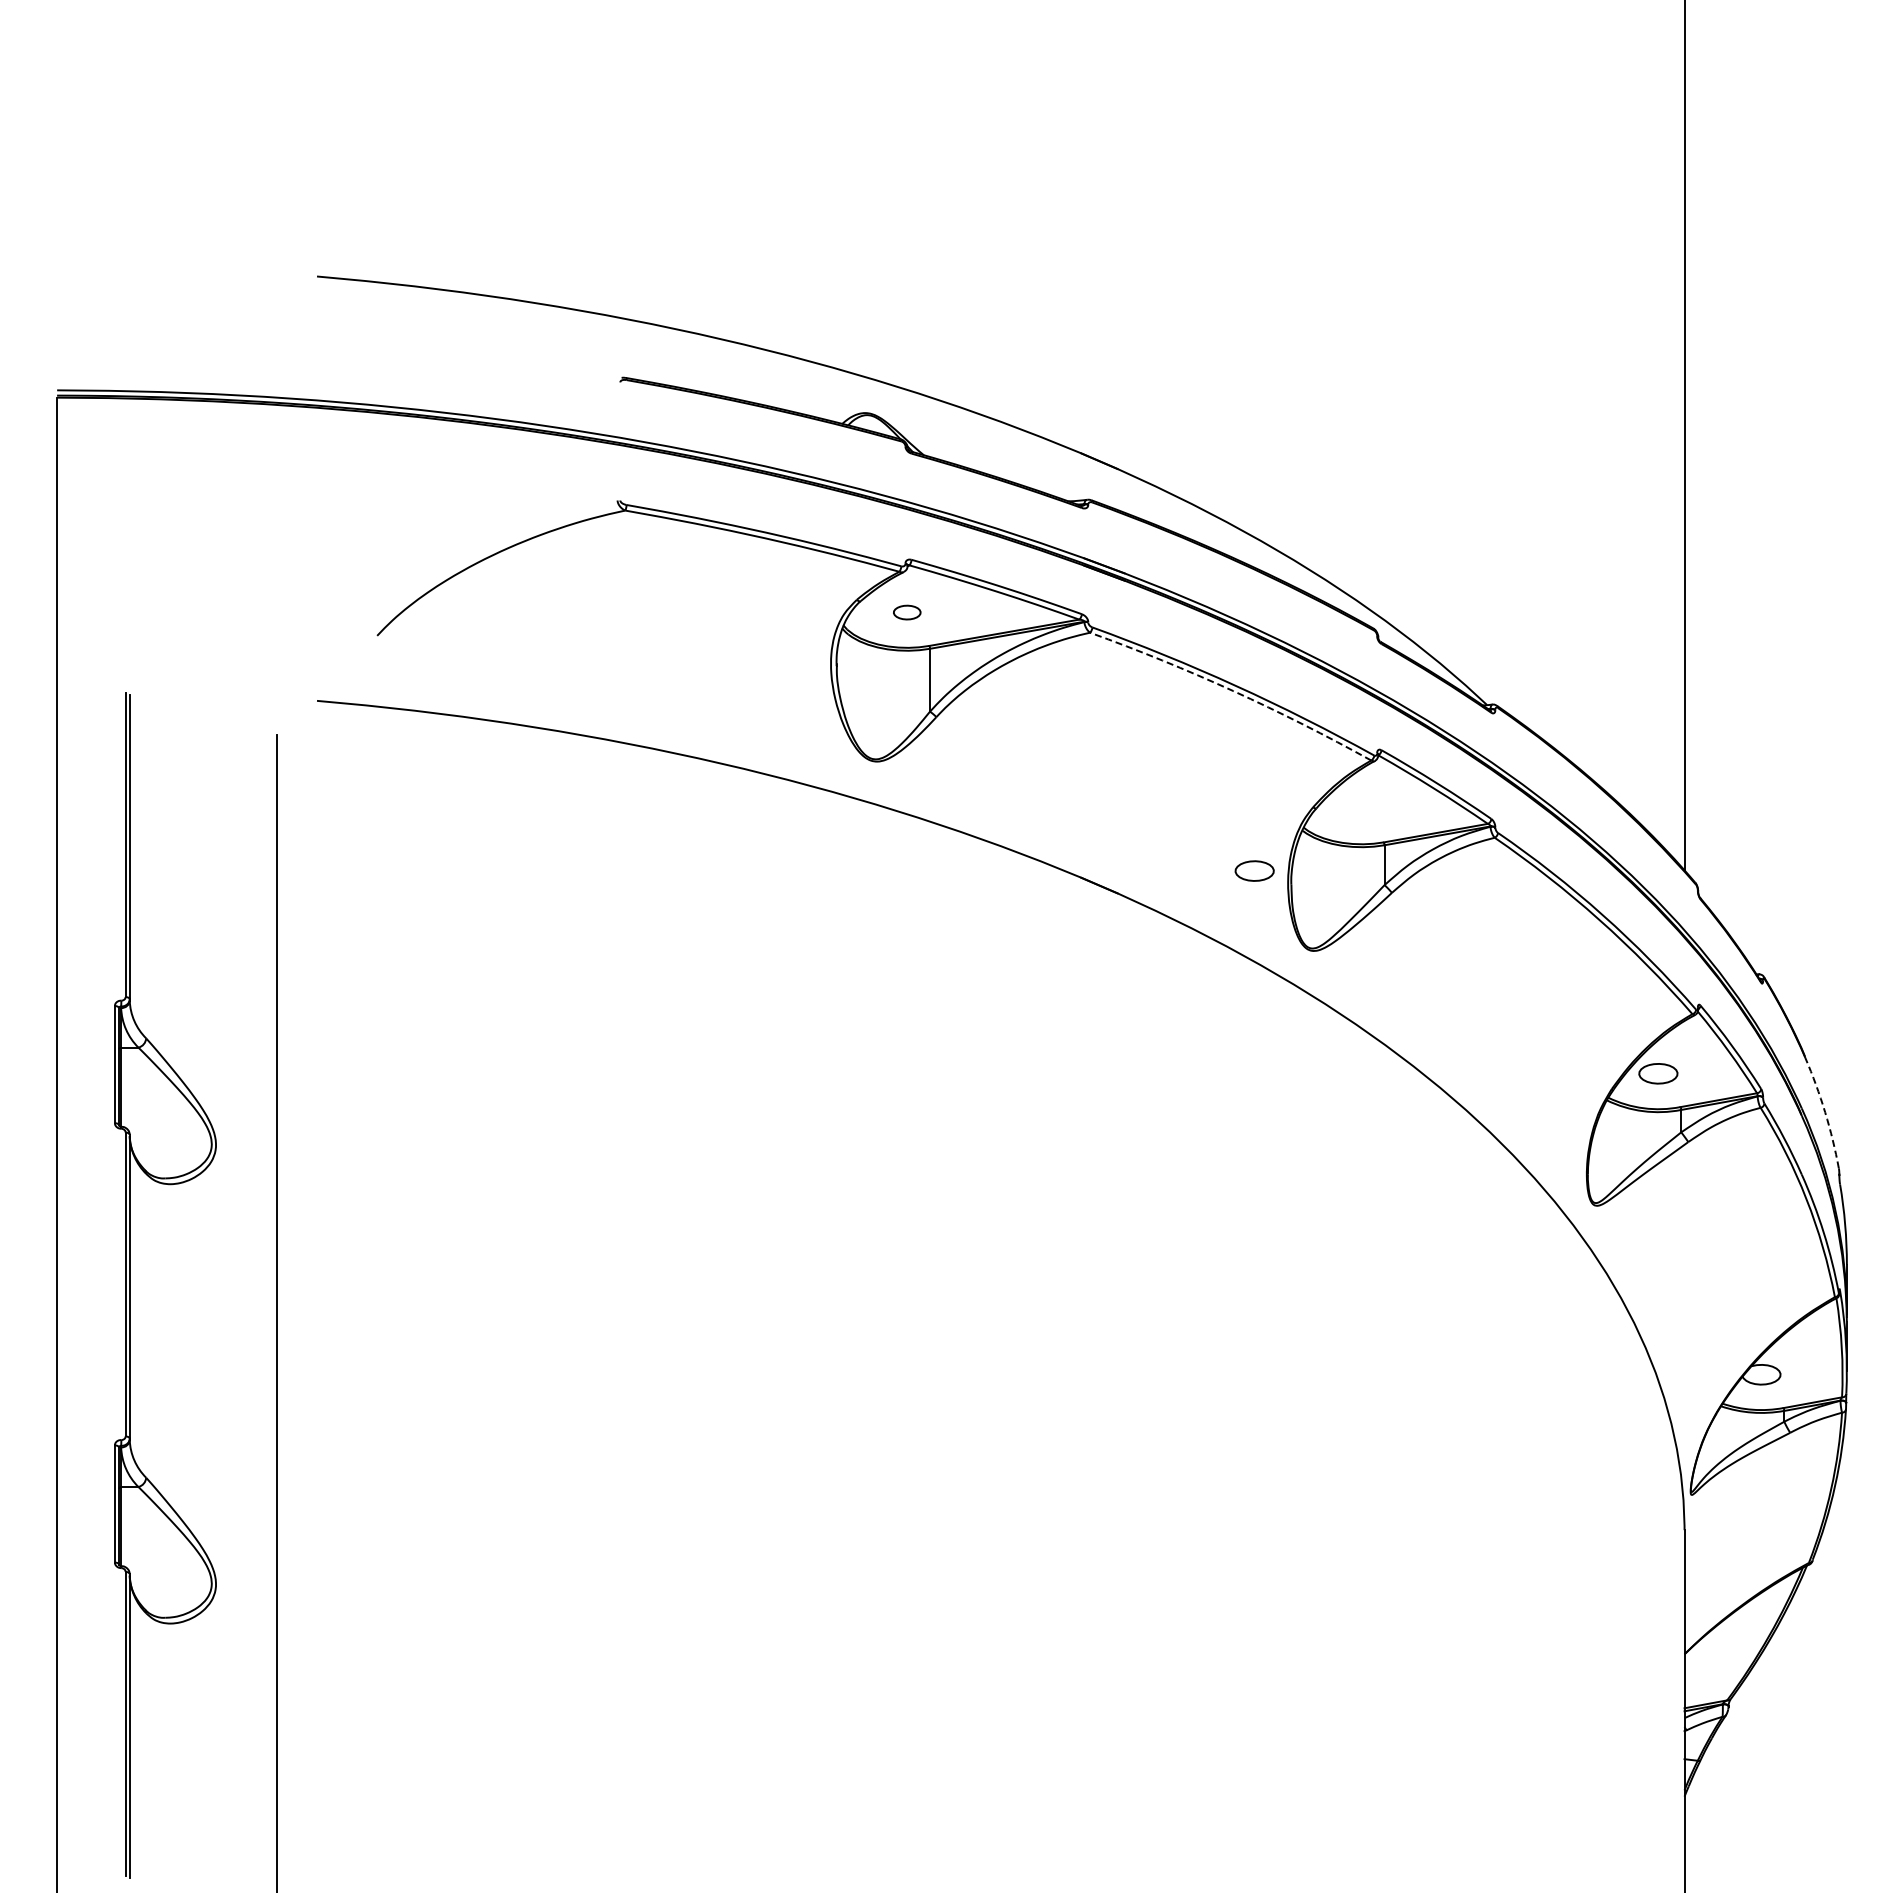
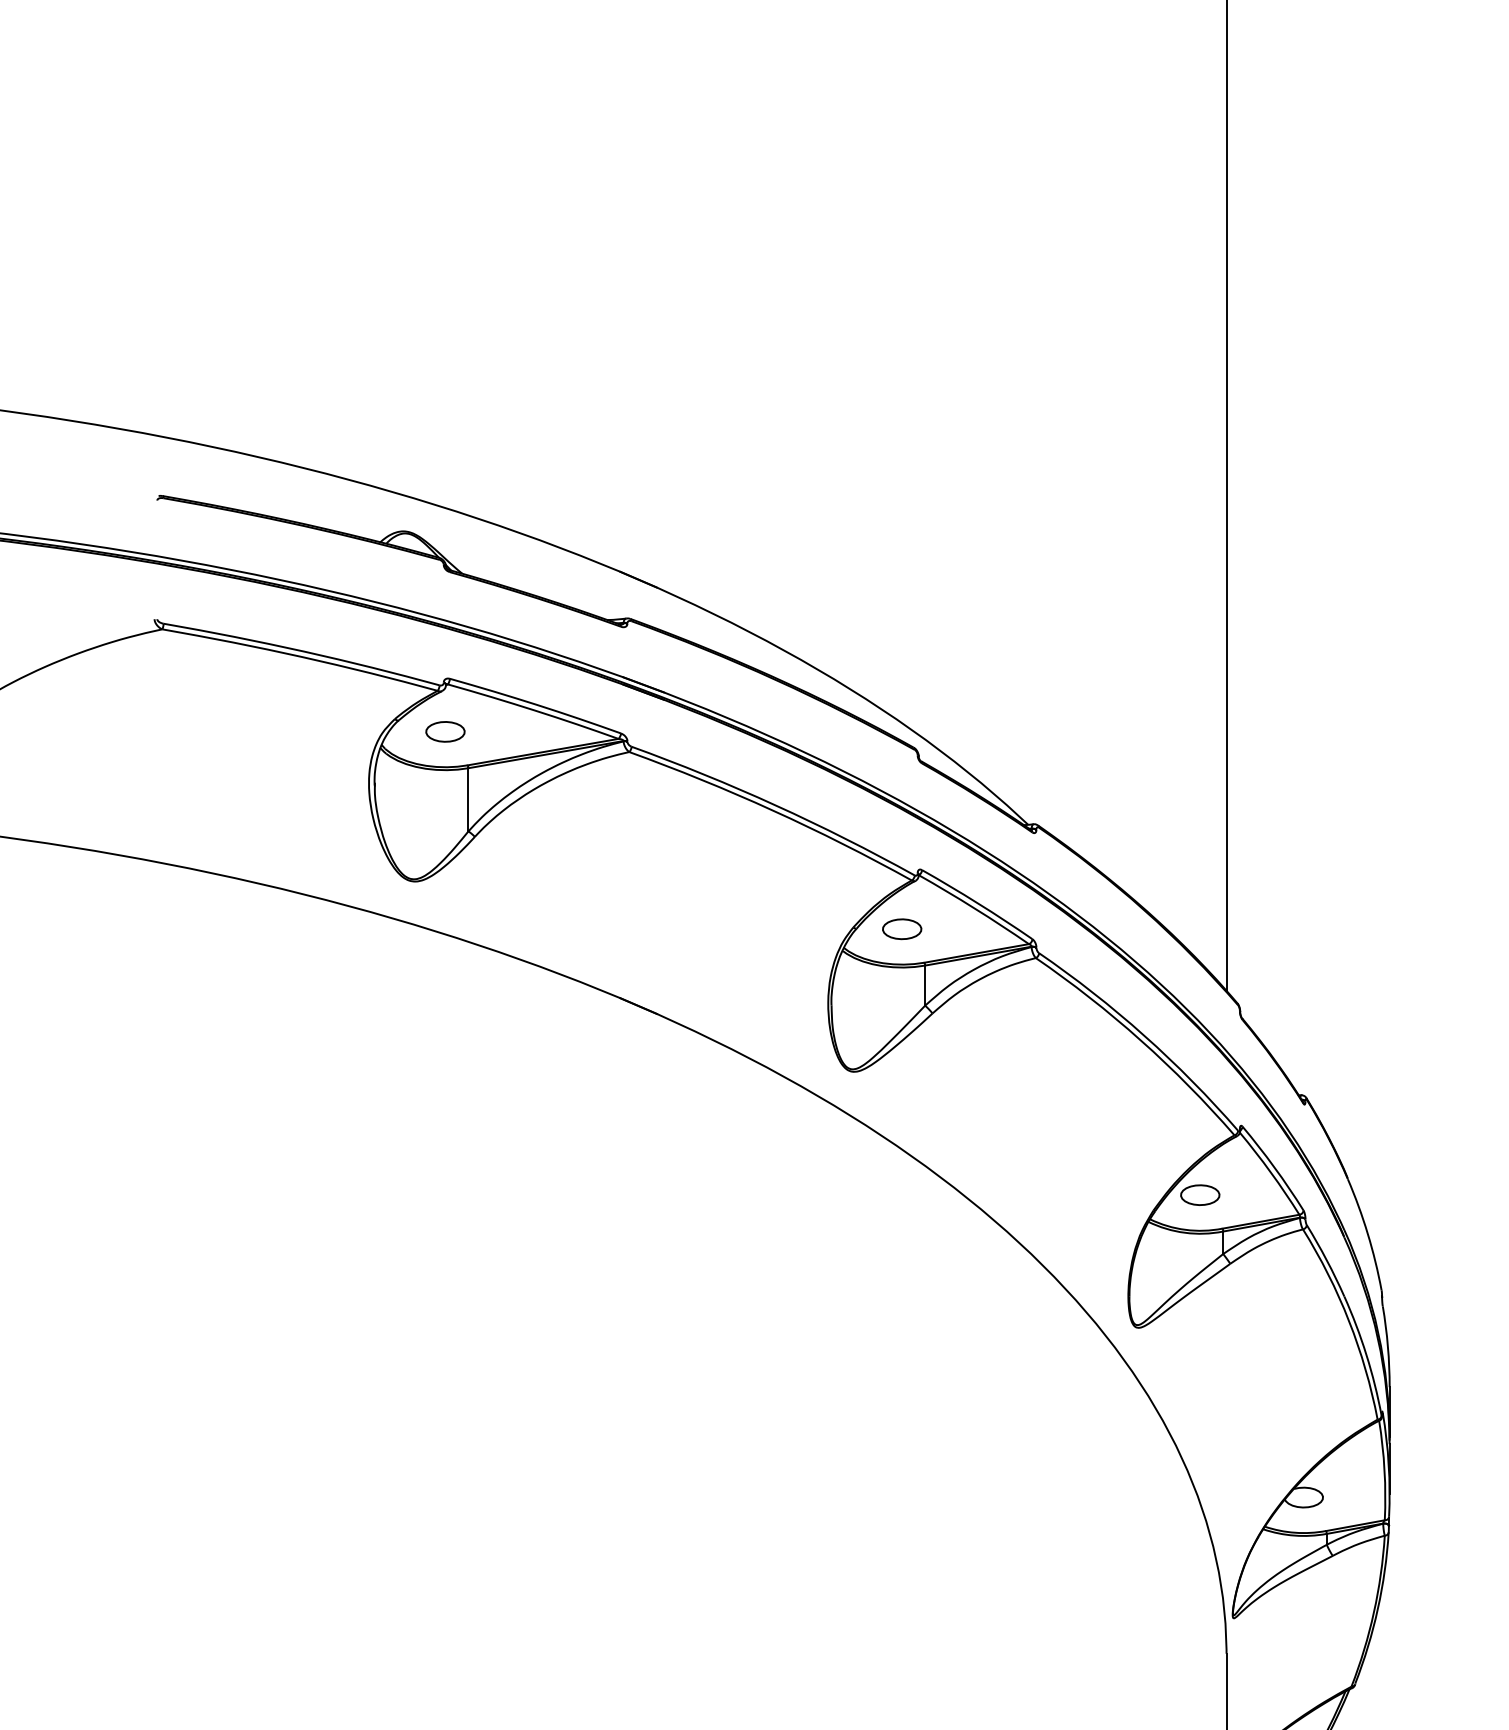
part: (907, 612) -> (445, 731), size x1.43
arc: (1233, 691) -> (773, 811), dashed -> solid
part: (1254, 870) -> (901, 928), moved
arc: (1825, 1112) -> (1368, 1234), dashed -> solid

